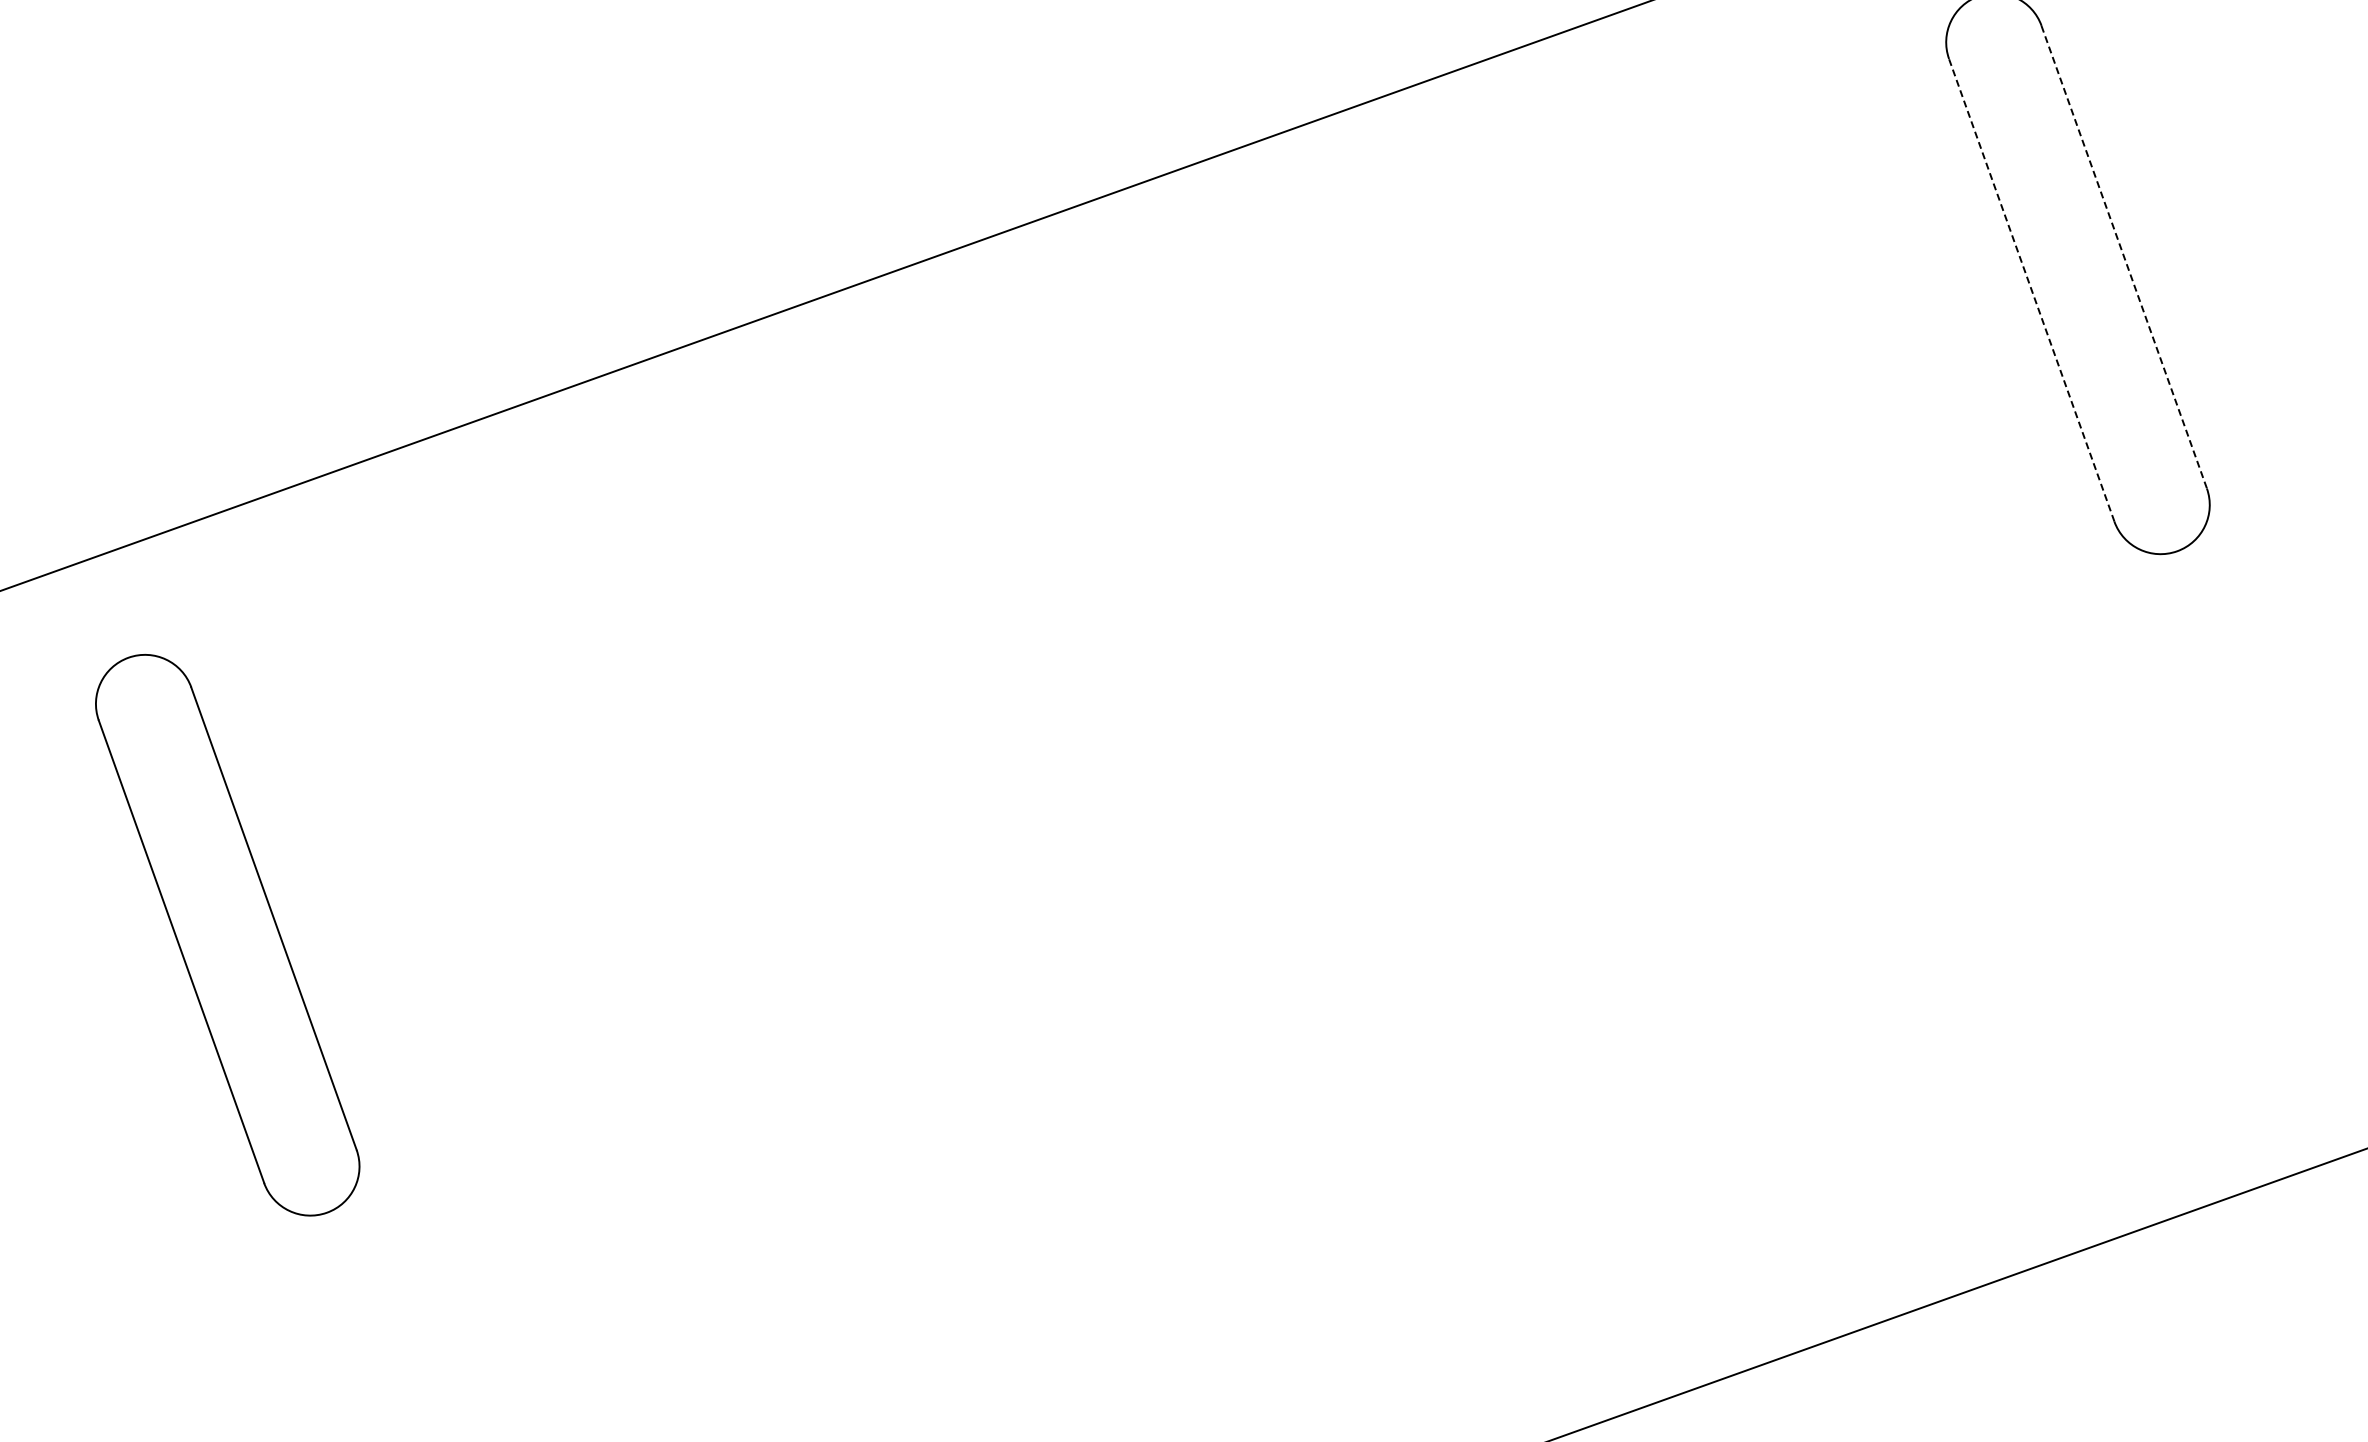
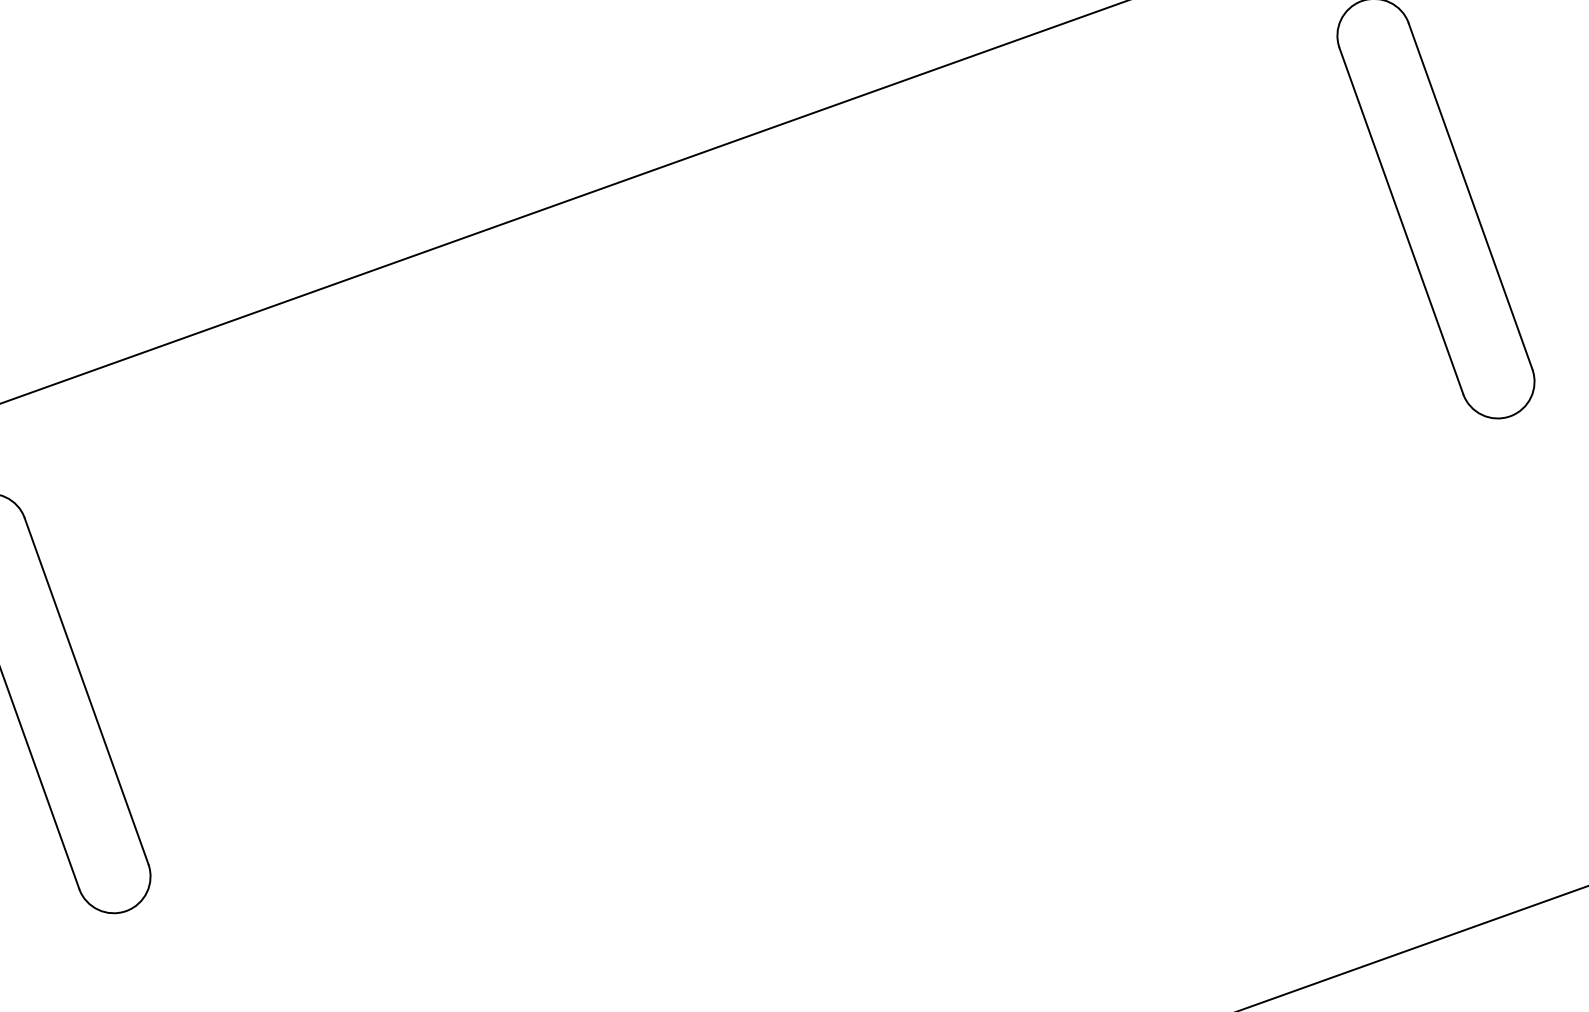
line: (2124, 257) -> (1470, 196), dashed -> solid
line: (2031, 290) -> (1401, 221), dashed -> solid

